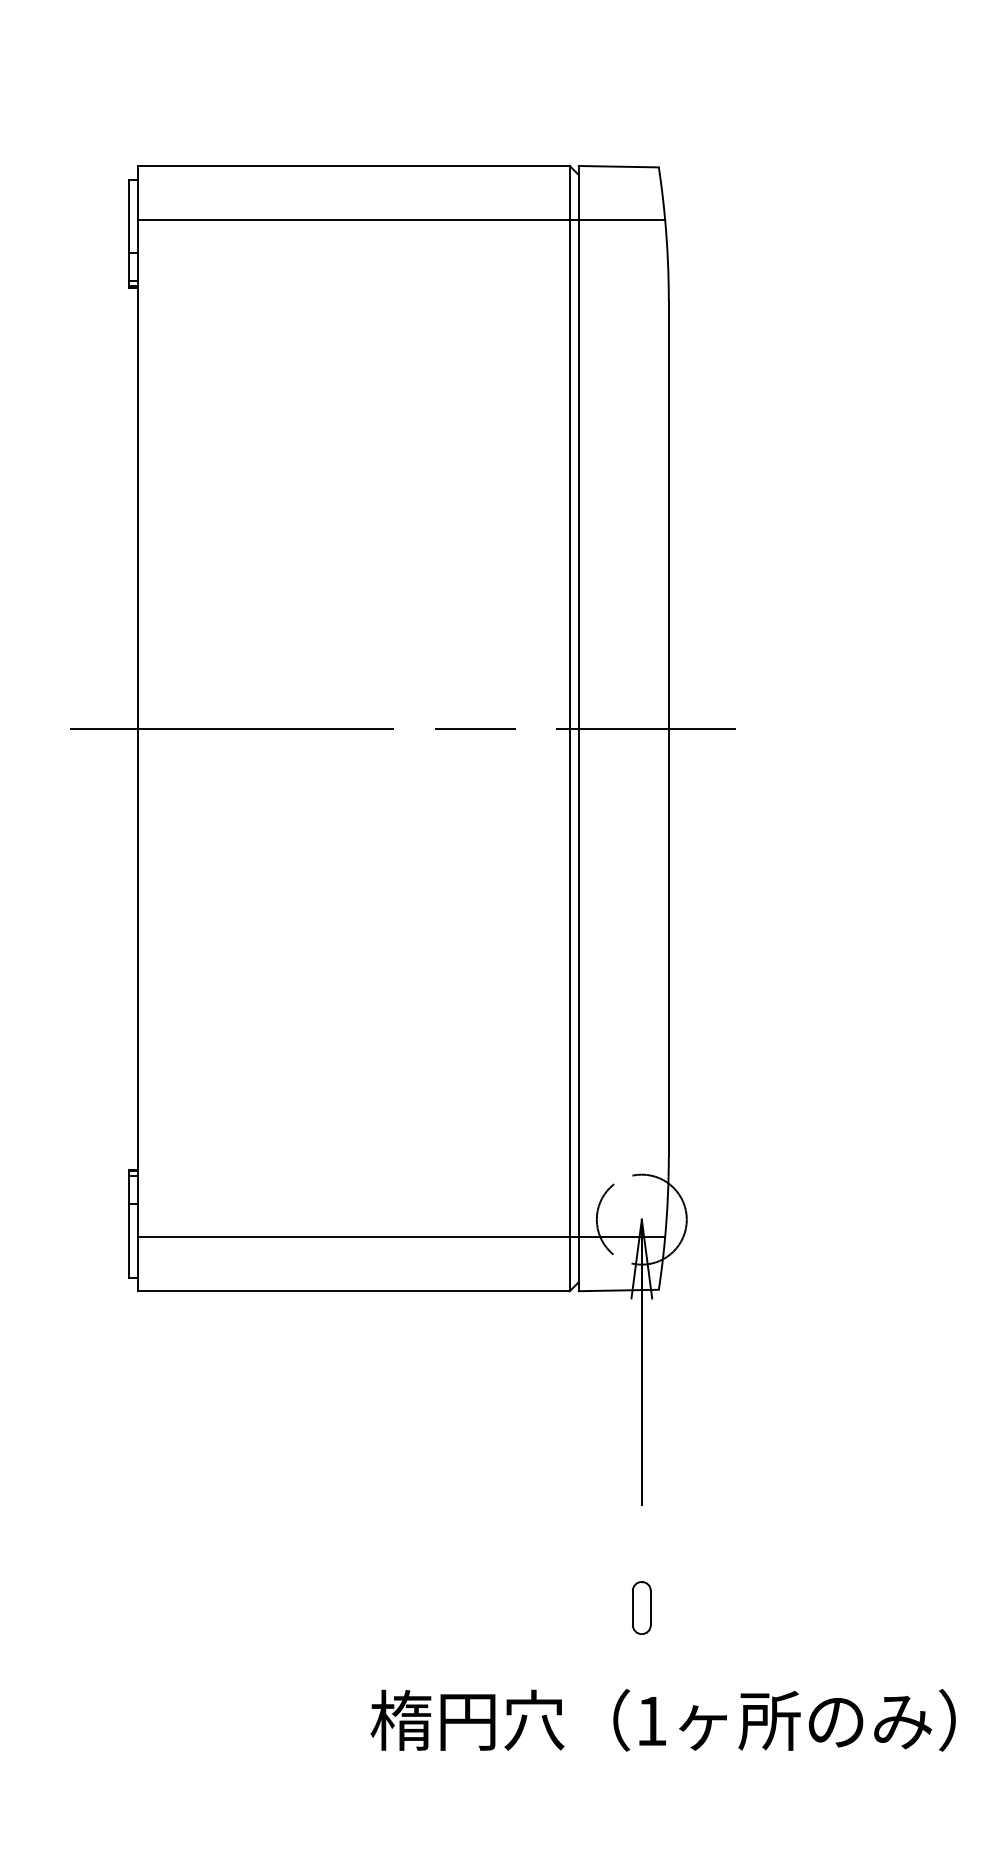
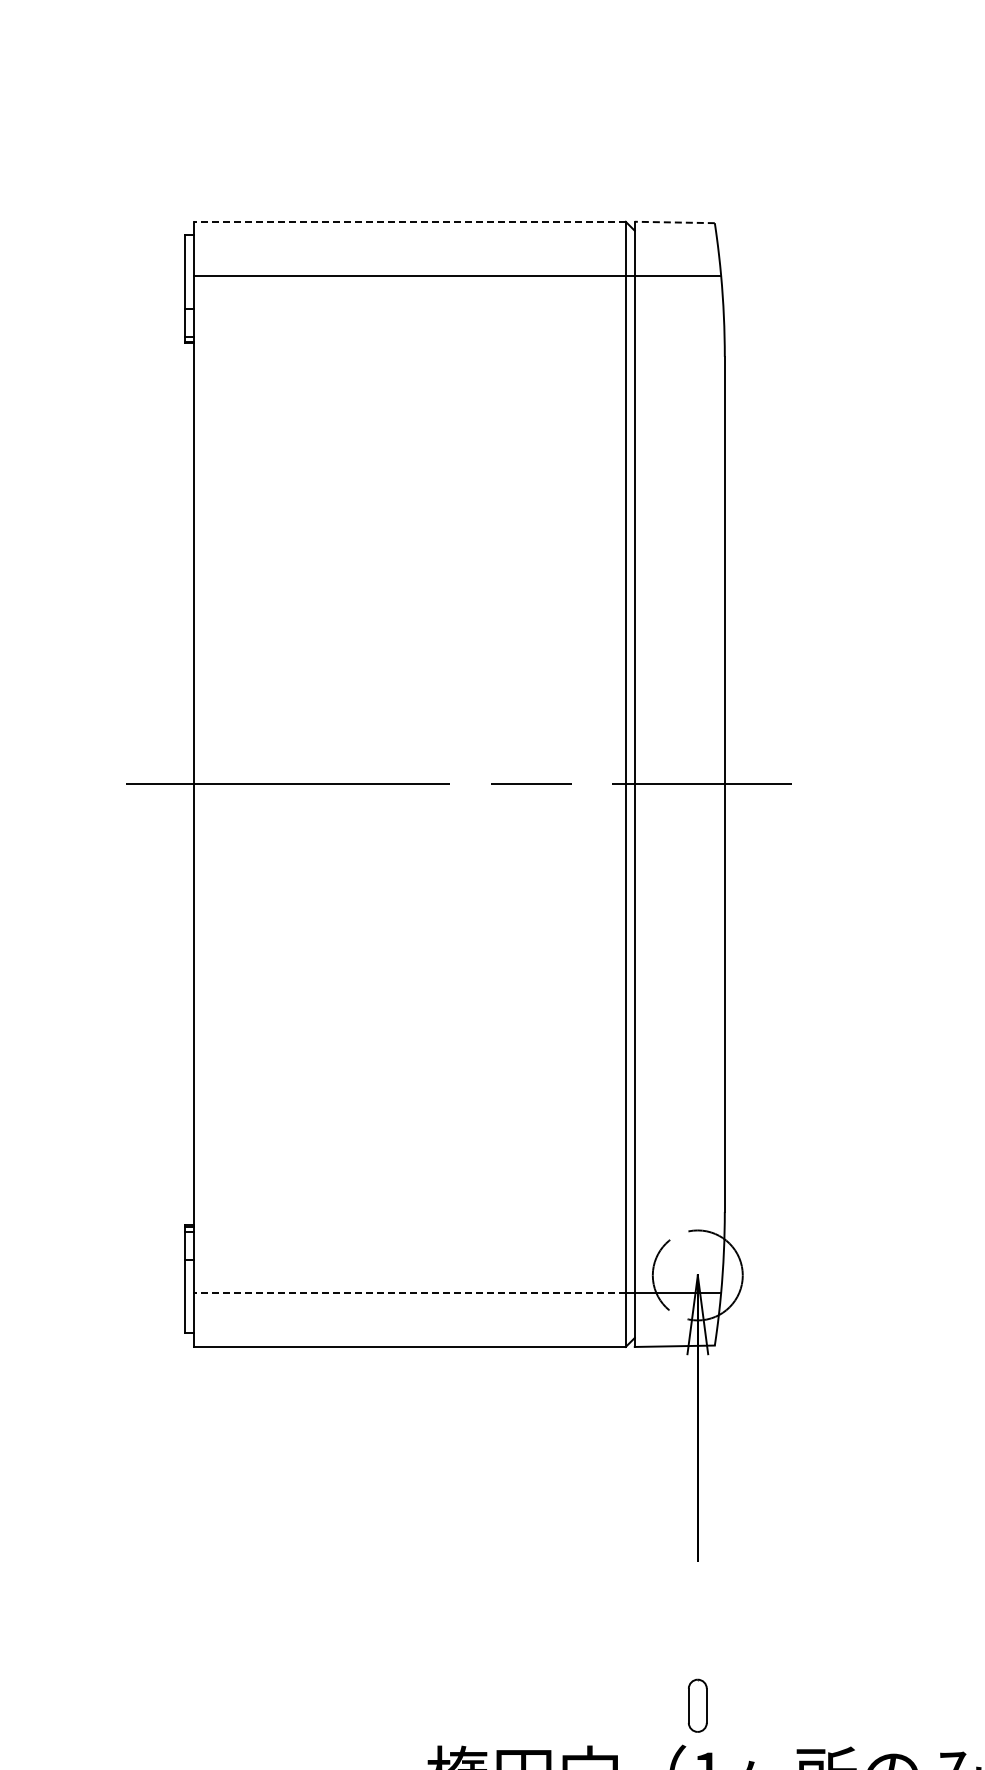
line: (353, 166) -> (409, 222), solid -> dashed
line: (618, 166) -> (674, 222), solid -> dashed
line: (353, 1237) -> (409, 1293), solid -> dashed
part: (641, 1607) -> (697, 1705), moved

